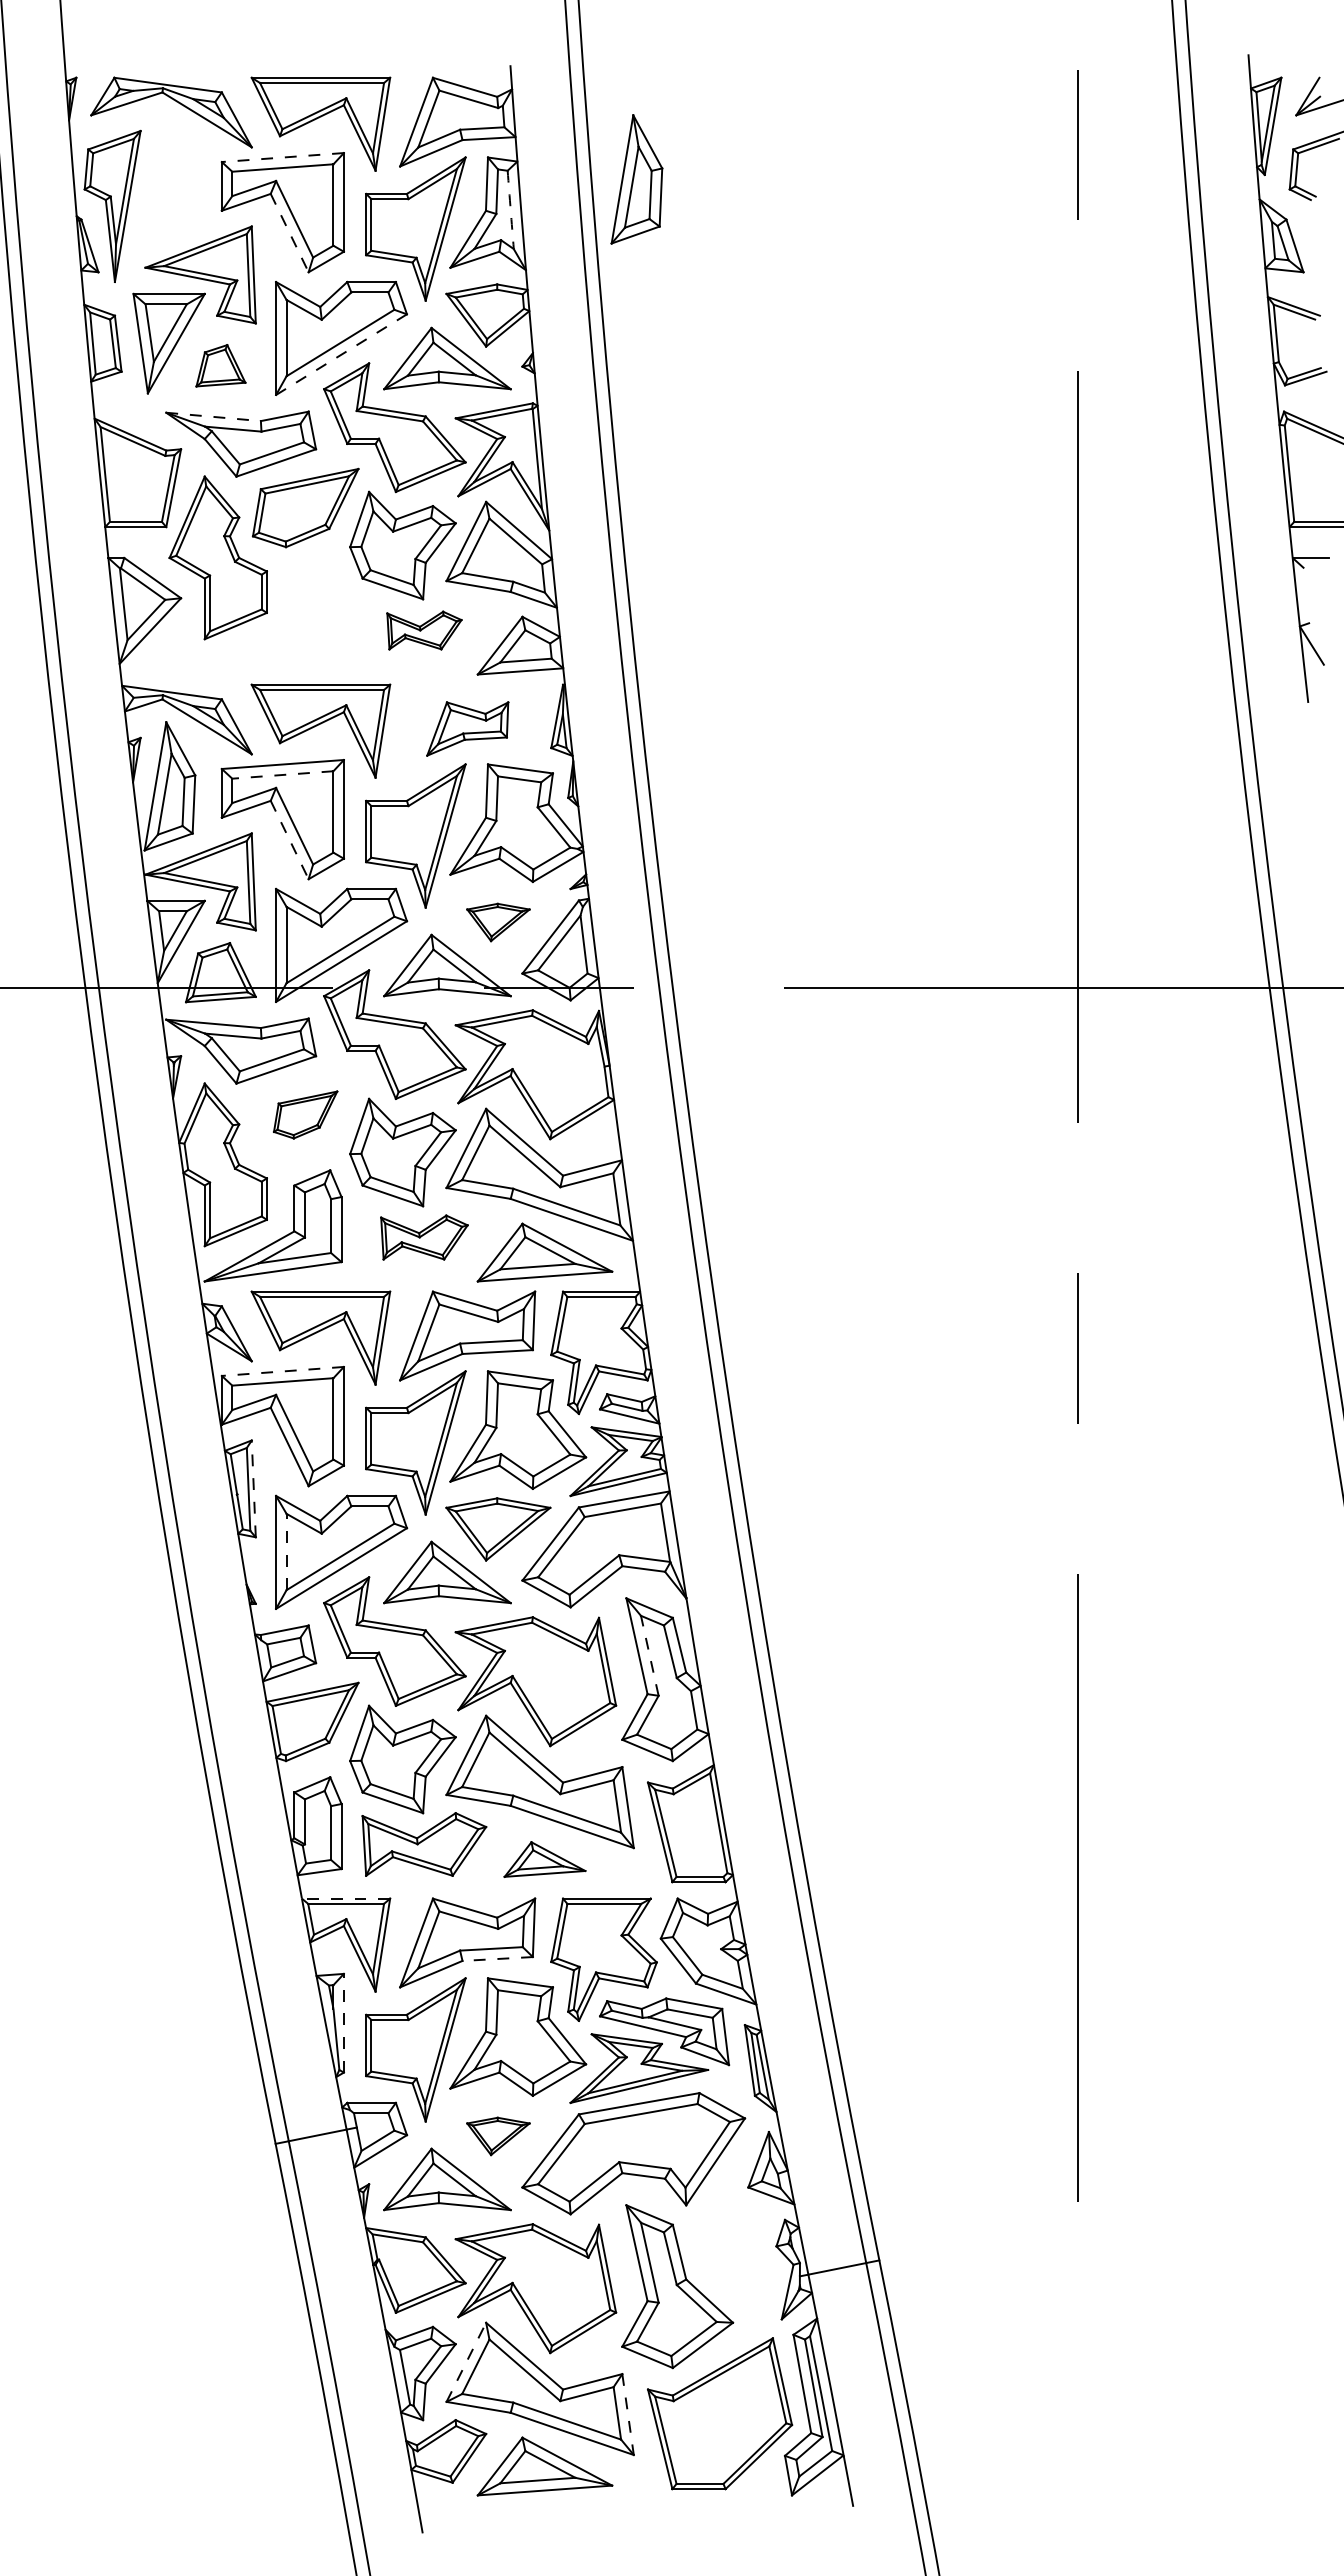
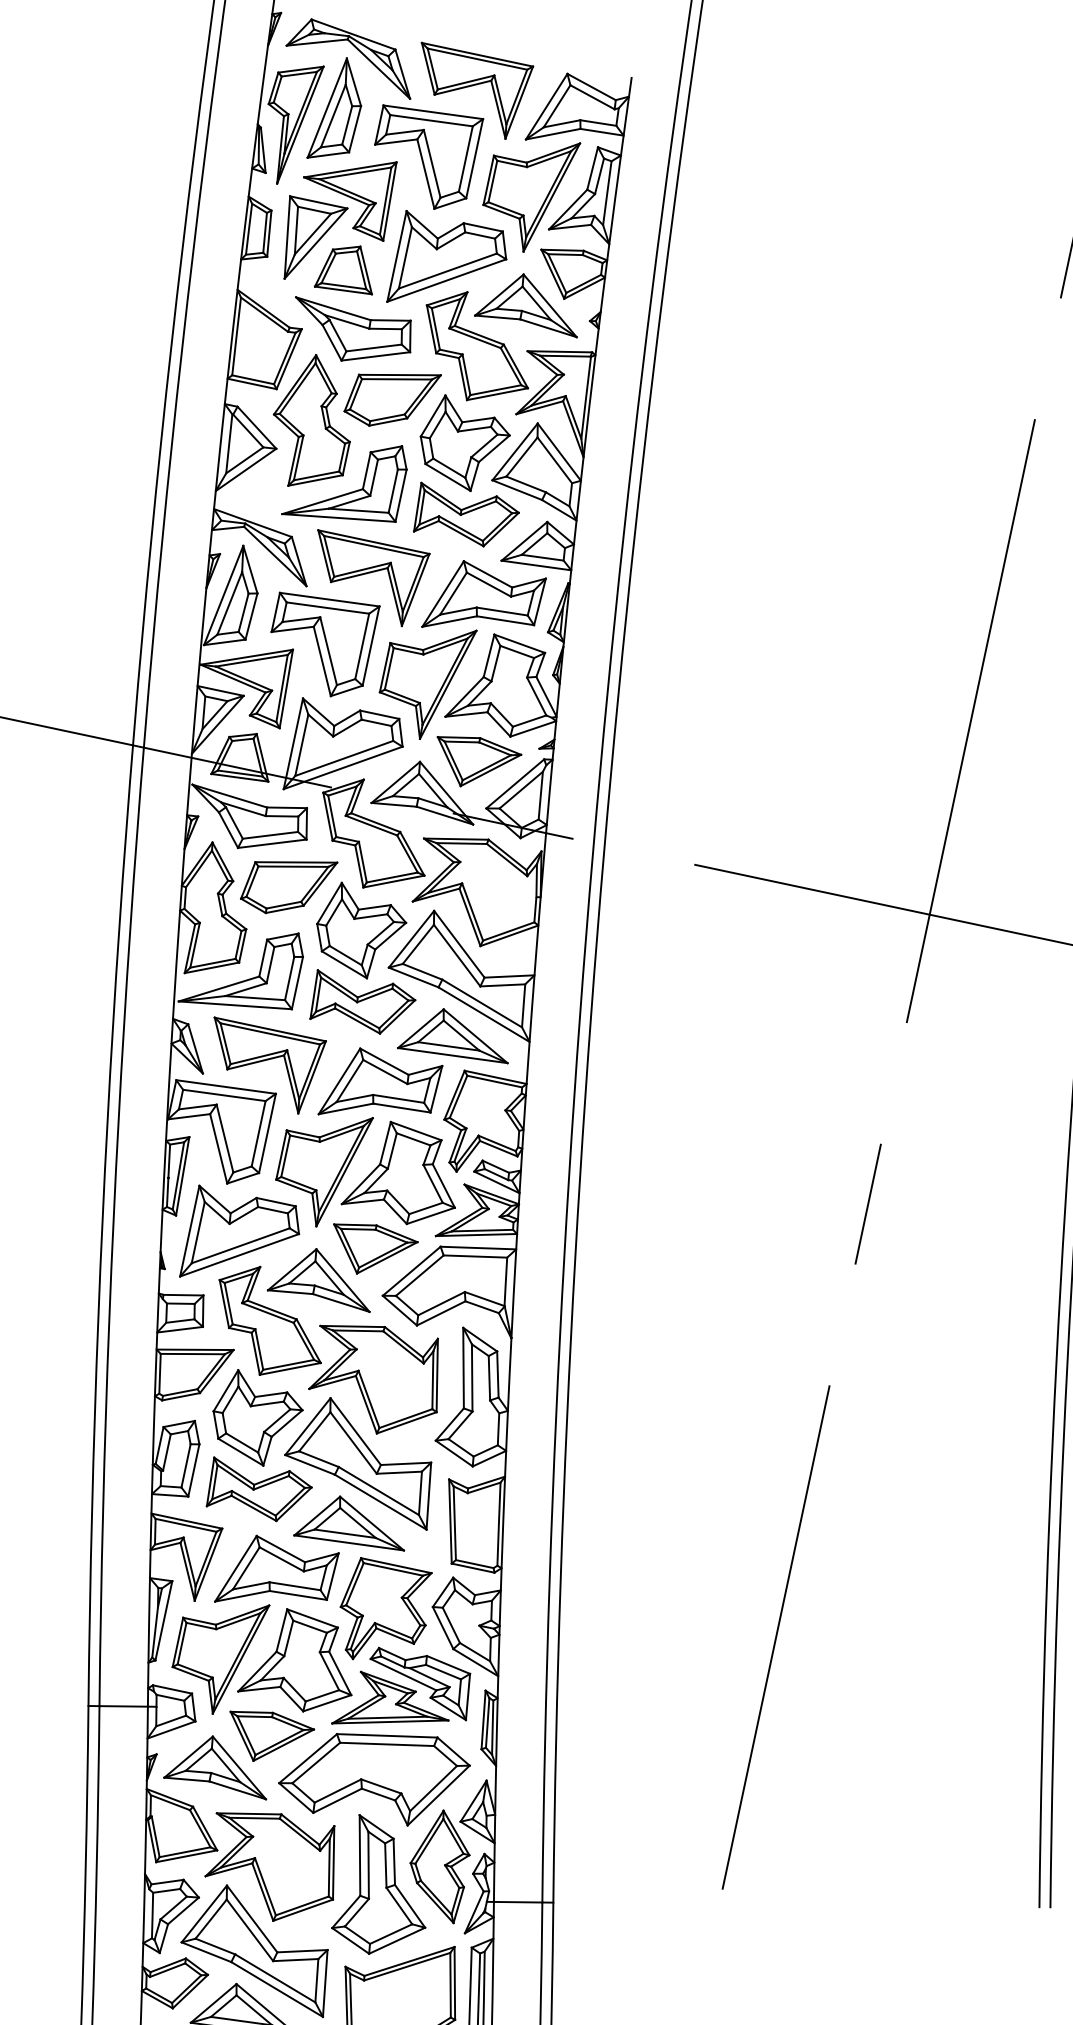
line: (282, 157) -> (433, 112), dashed -> solid
part: (636, 179) -> (338, 110), moved
arc: (510, 209) -> (607, 192), dashed -> solid
line: (289, 233) -> (425, 174), dashed -> solid
line: (341, 354) -> (446, 280), dashed -> solid
part: (220, 365) -> (347, 268), size x1.43
line: (214, 416) -> (334, 308), dashed -> solid
part: (424, 630) -> (466, 516), size x1.67
part: (279, 631) -> (349, 492), added
part: (467, 728) -> (484, 602), size x1.67
line: (282, 774) -> (327, 607), dashed -> solid
line: (289, 840) -> (322, 661), dashed -> solid
part: (498, 922) -> (475, 763), size x1.67
part: (305, 1114) -> (288, 884), size x1.67
part: (424, 1237) -> (362, 1003), size x1.43
line: (282, 1371) -> (225, 1086), dashed -> solid
line: (253, 1488) -> (182, 1175), dashed -> solid
line: (286, 1551) -> (198, 1232), dashed -> solid
line: (649, 1655) -> (472, 1377), dashed -> solid
part: (544, 1859) -> (352, 1523), size x1.67
line: (345, 1898) -> (186, 1520), dashed -> solid
line: (497, 1959) -> (298, 1595), dashed -> solid
line: (343, 2022) -> (163, 1620), dashed -> solid
part: (498, 2136) -> (268, 1738), size x1.67
part: (733, 2244) -> (438, 1864), added
line: (466, 2361) -> (204, 1913), dashed -> solid
line: (628, 2414) -> (325, 1983), dashed -> solid

